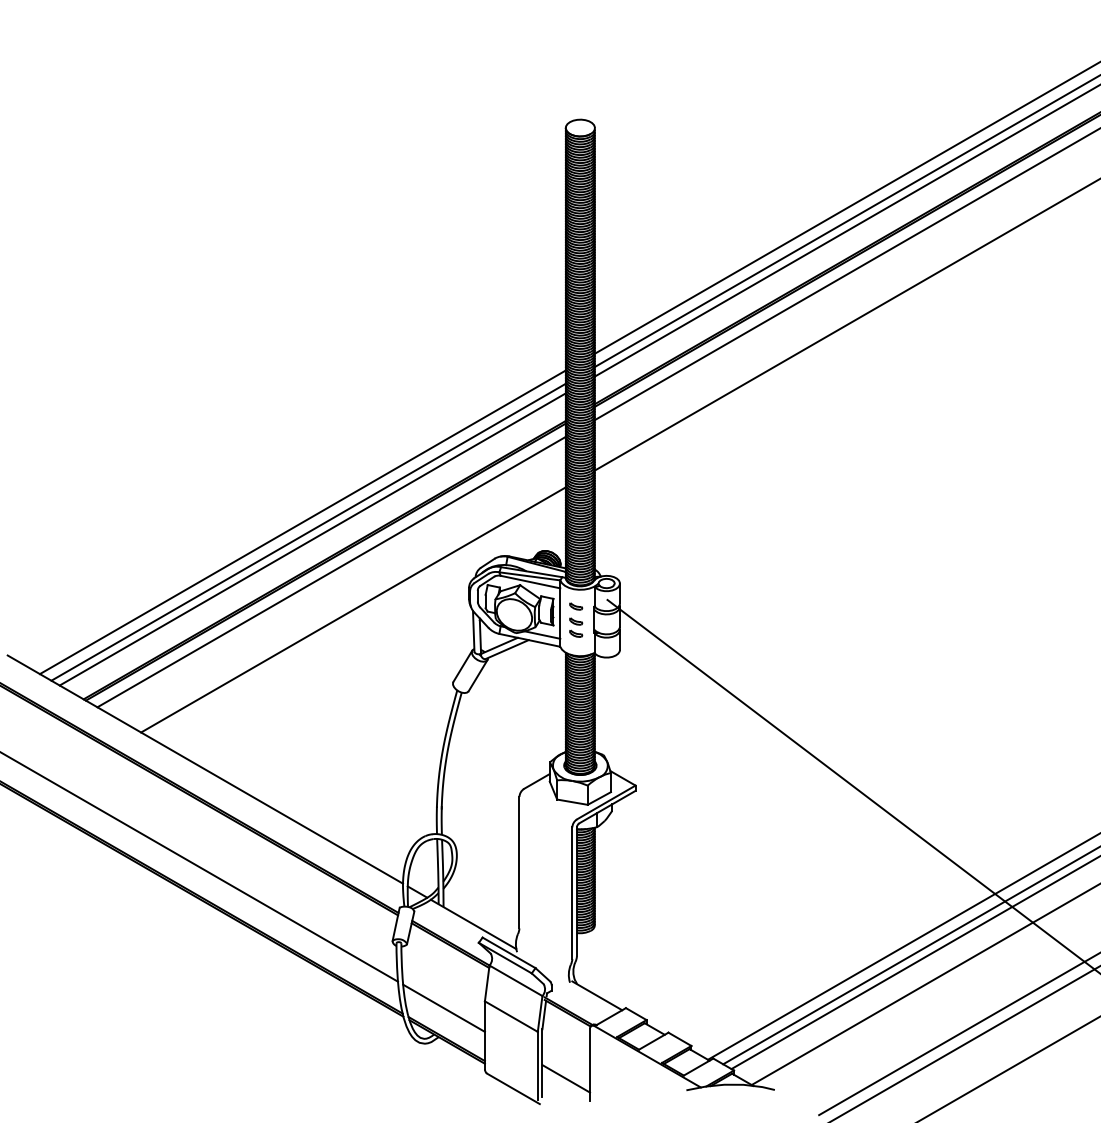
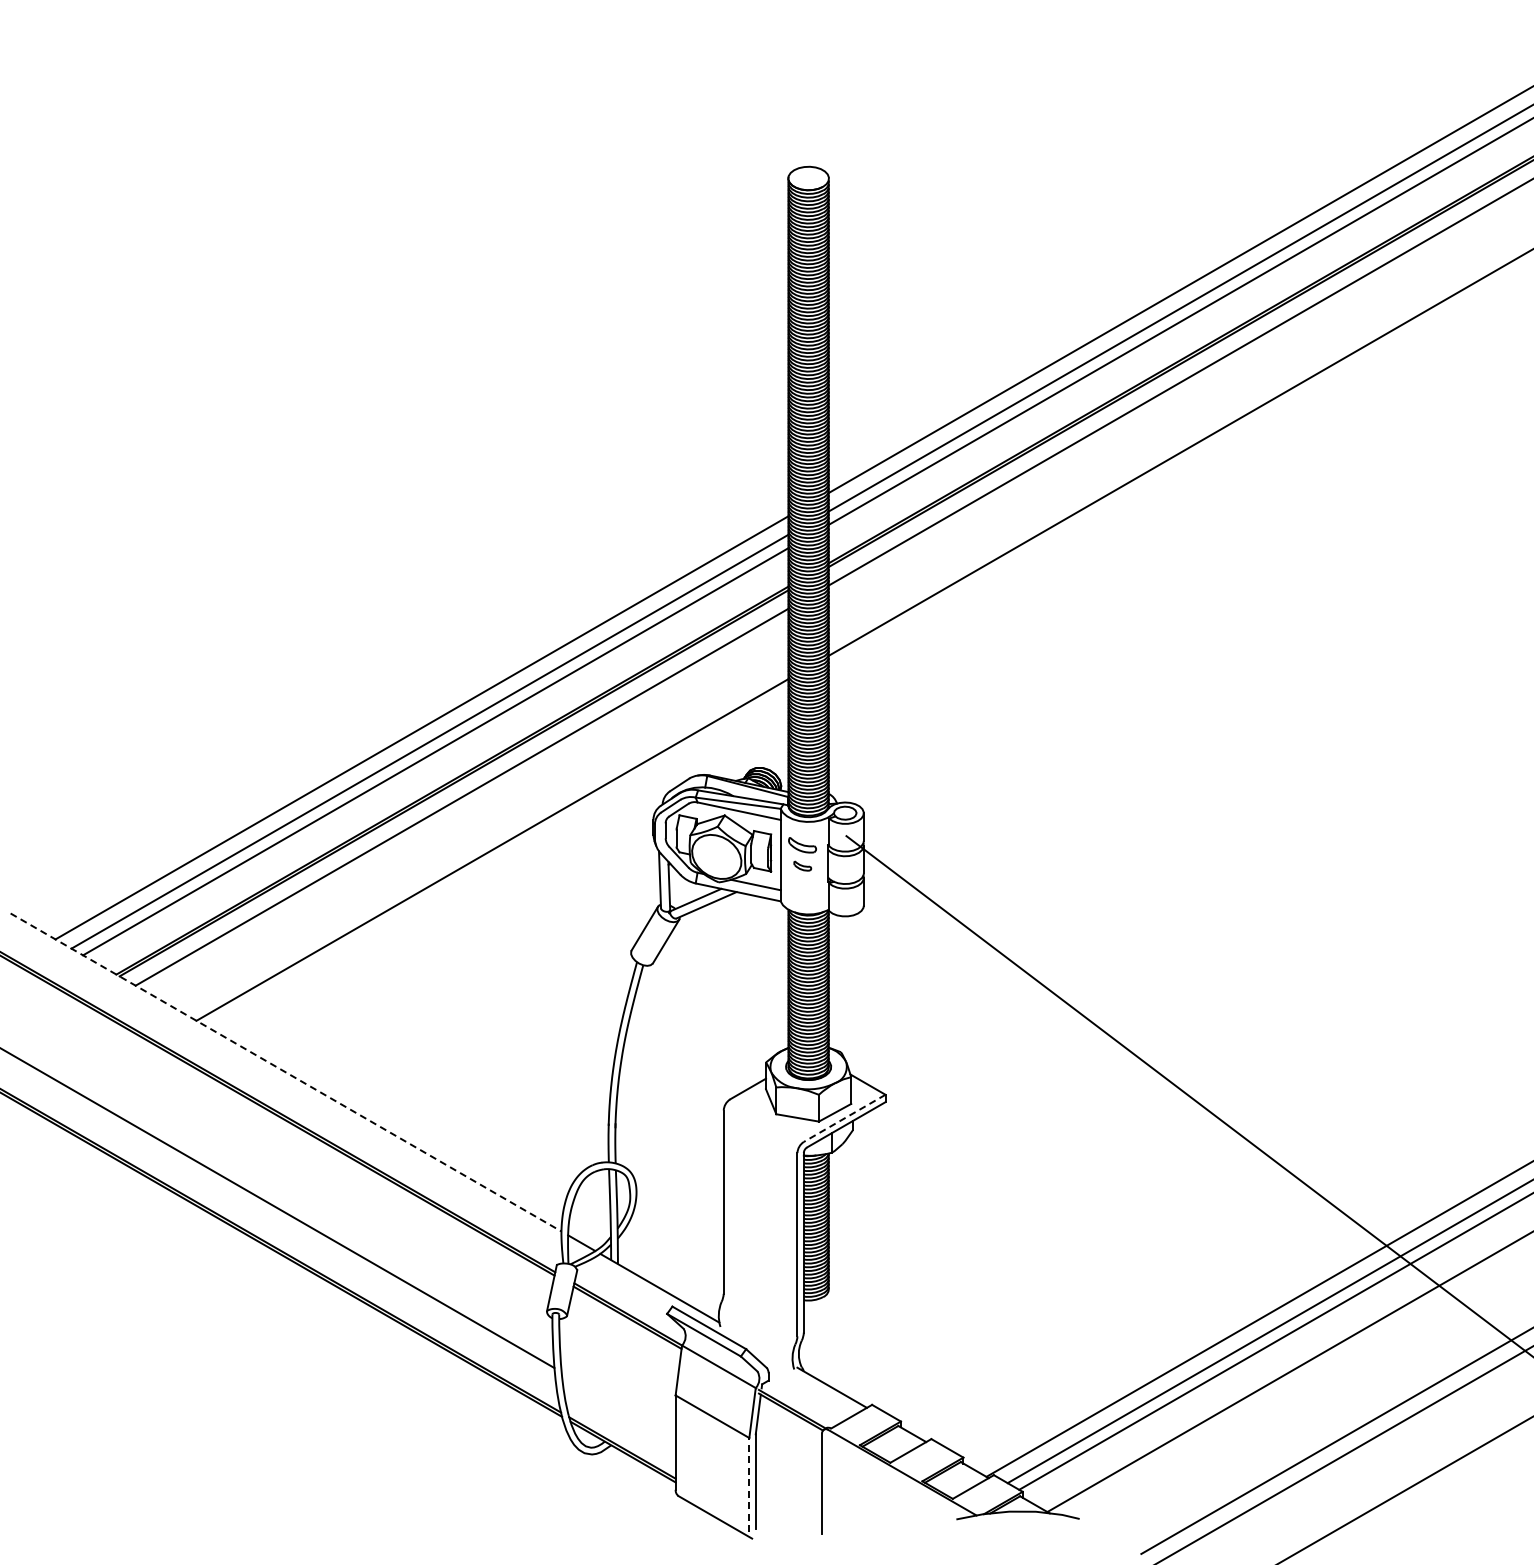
part: (575, 605) -> (802, 844), size x1.6
part: (575, 633) -> (802, 882), removed
line: (205, 769) -> (286, 1072), solid -> dashed
line: (606, 802) -> (844, 1118), solid -> dashed
line: (443, 1008) -> (618, 1405), removed
line: (537, 1065) -> (749, 1484), solid -> dashed
line: (565, 1078) -> (788, 1503), removed

